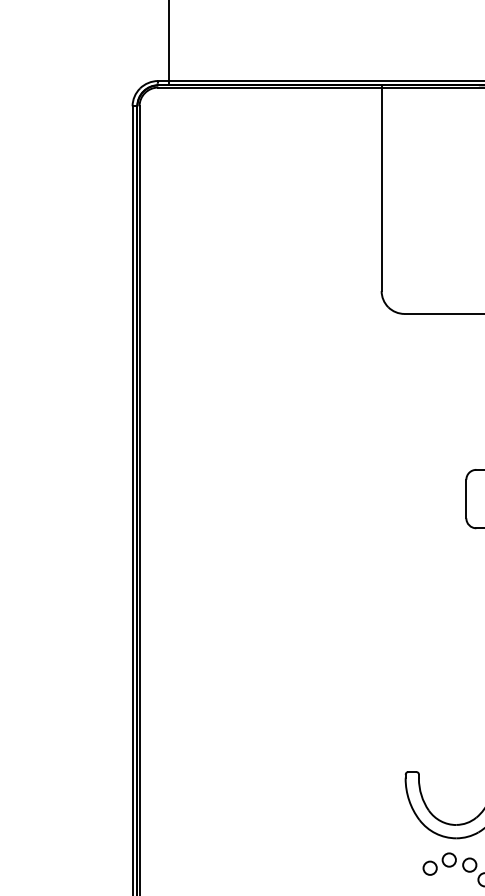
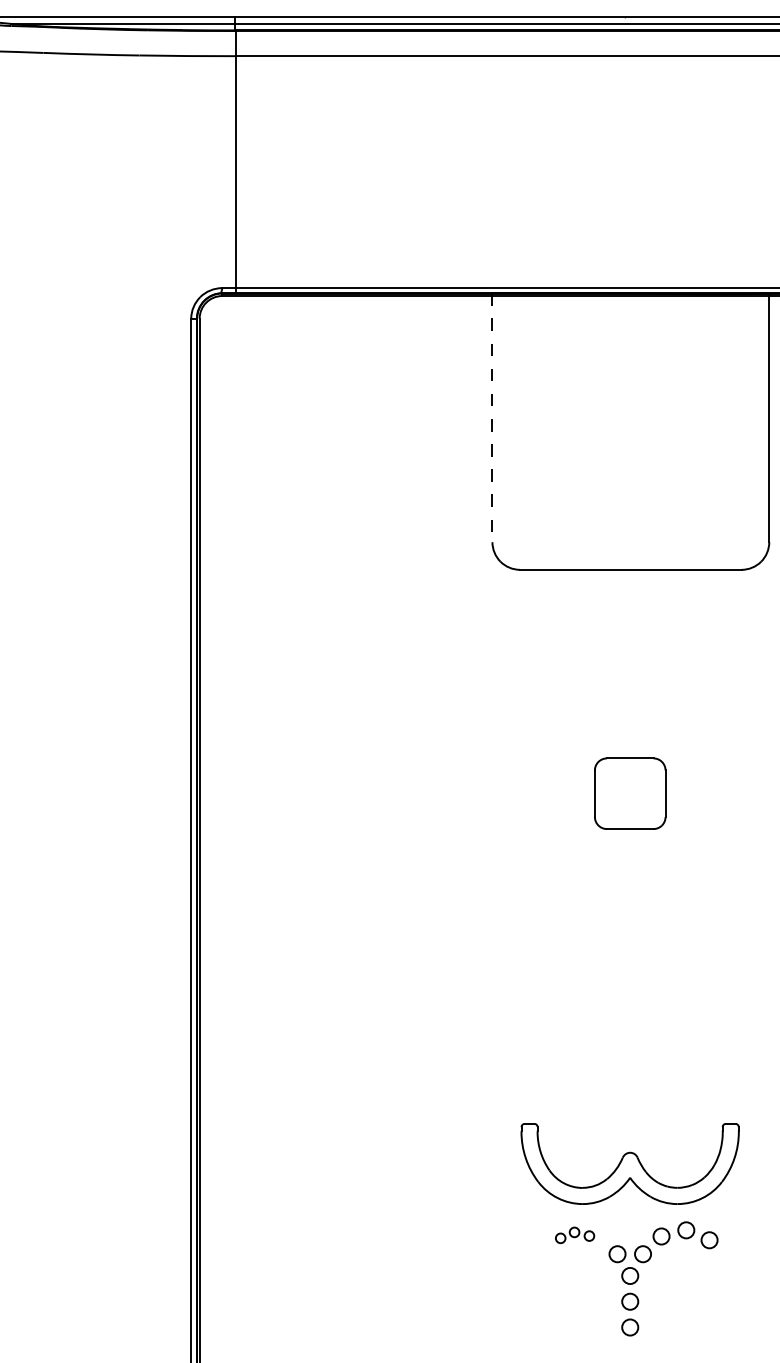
line: (381, 188) -> (492, 418), solid -> dashed
part: (449, 864) -> (574, 1235), size x0.6

